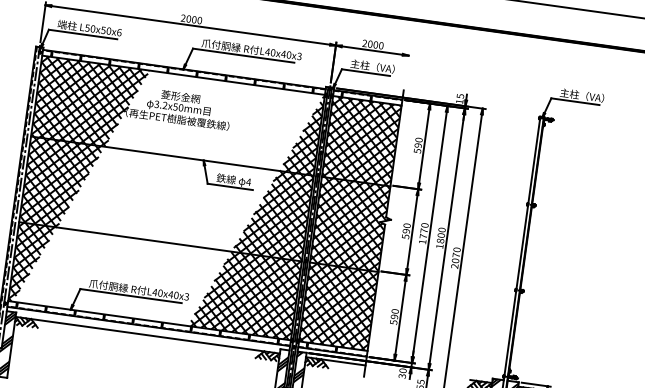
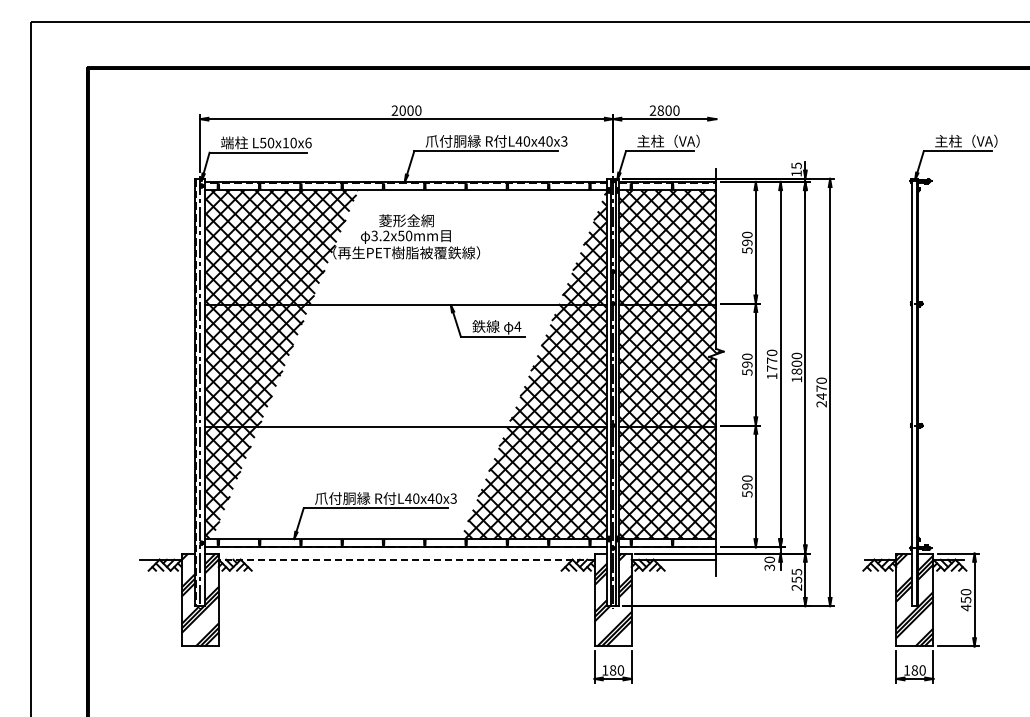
text: (103, 29) -> (285, 142), L50x50x6 -> L50x10x6
text: (370, 44) -> (660, 110), 2000 -> 2800
text: (455, 260) -> (821, 396), 2070 -> 2470
line: (147, 335) -> (406, 559), solid -> dashed

